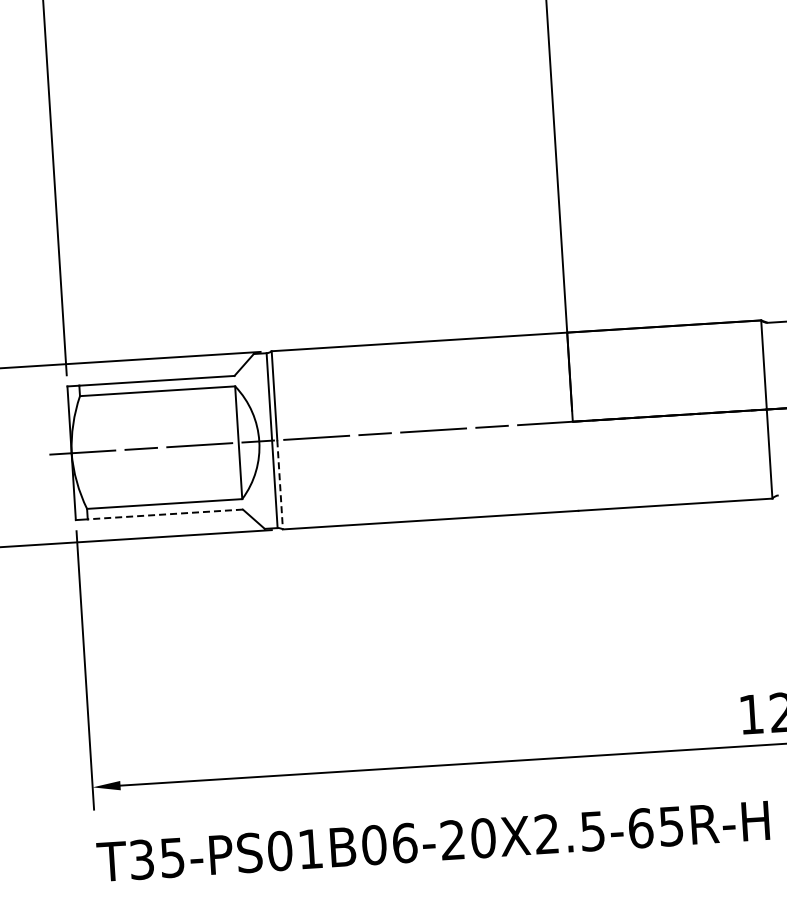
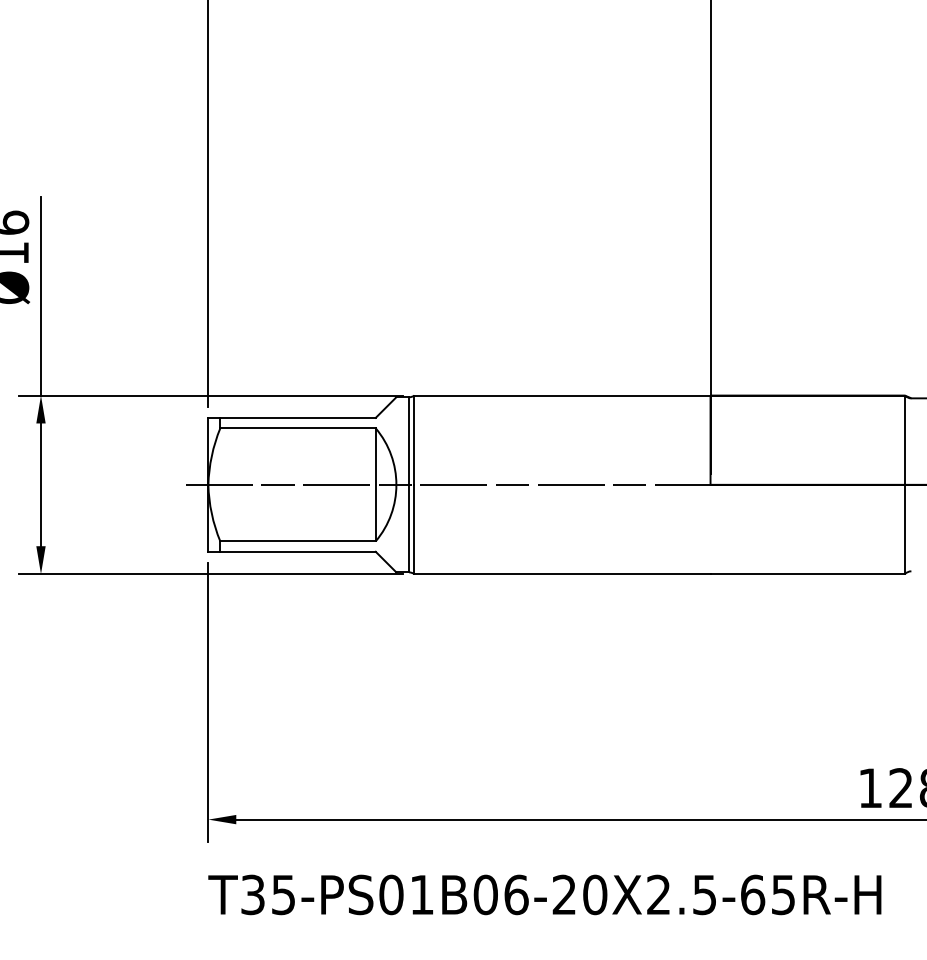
line: (280, 484) -> (414, 529), dashed -> solid
line: (165, 514) -> (298, 551), dashed -> solid

